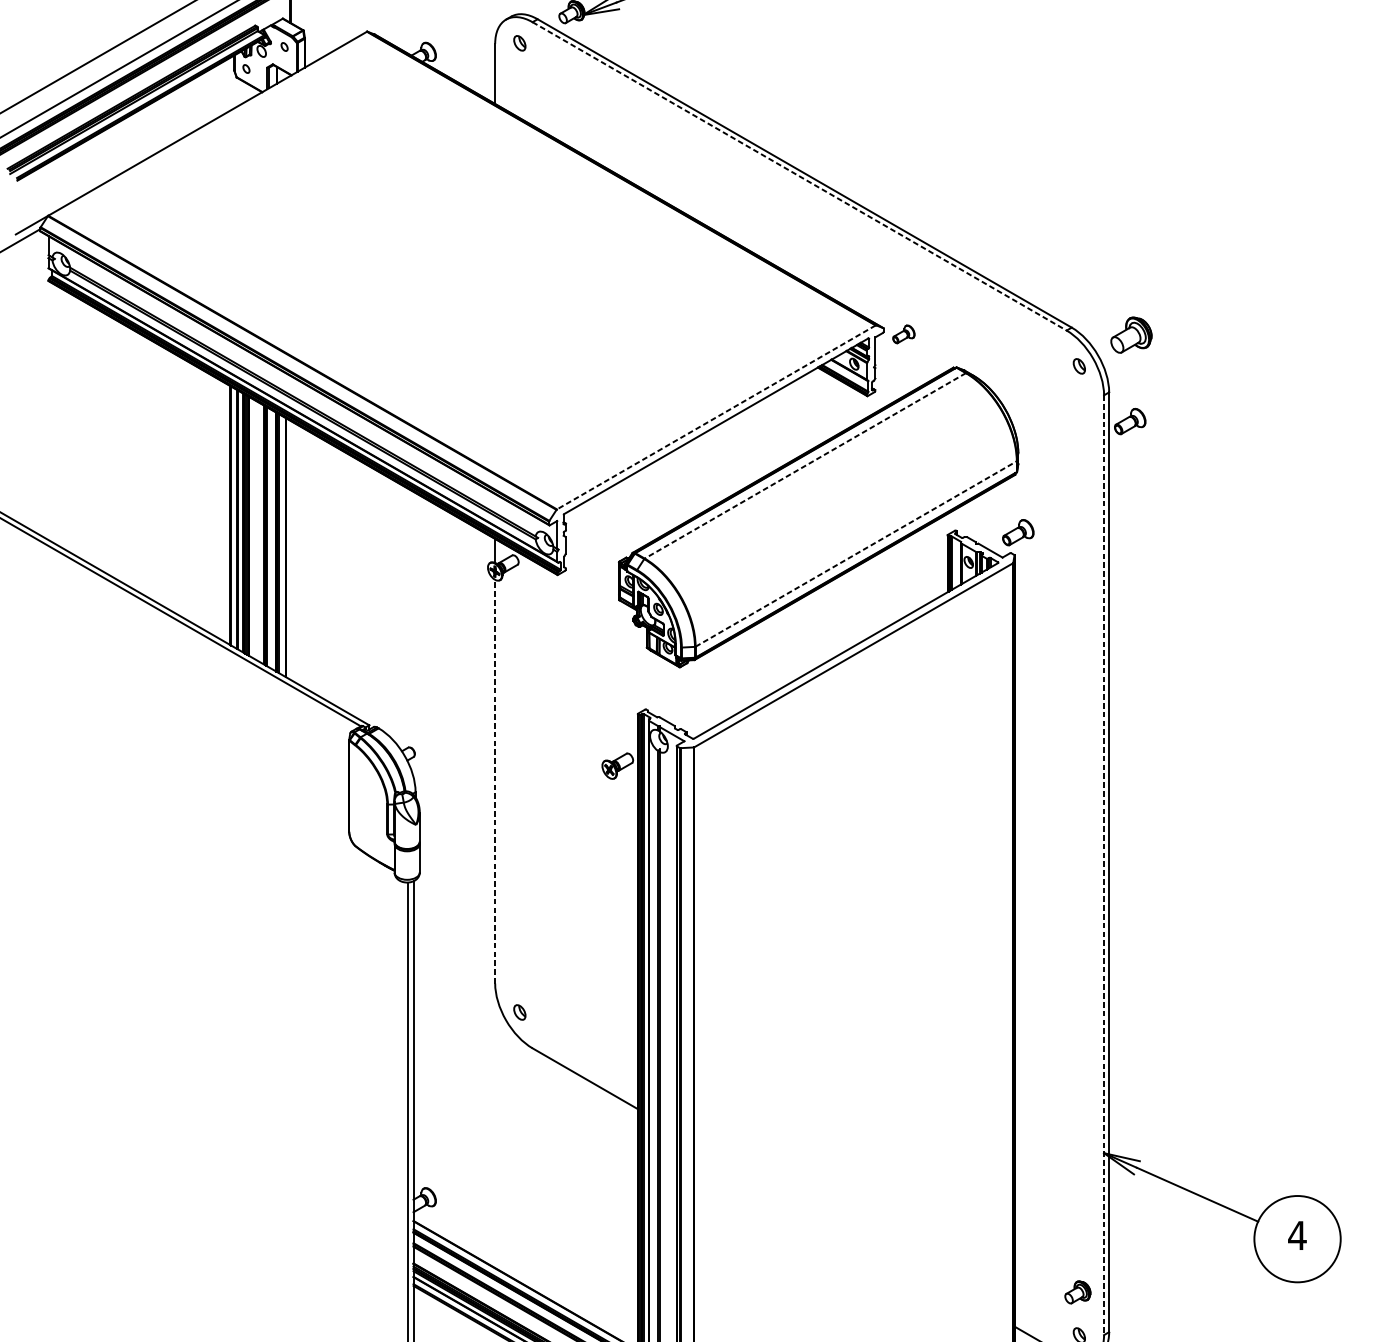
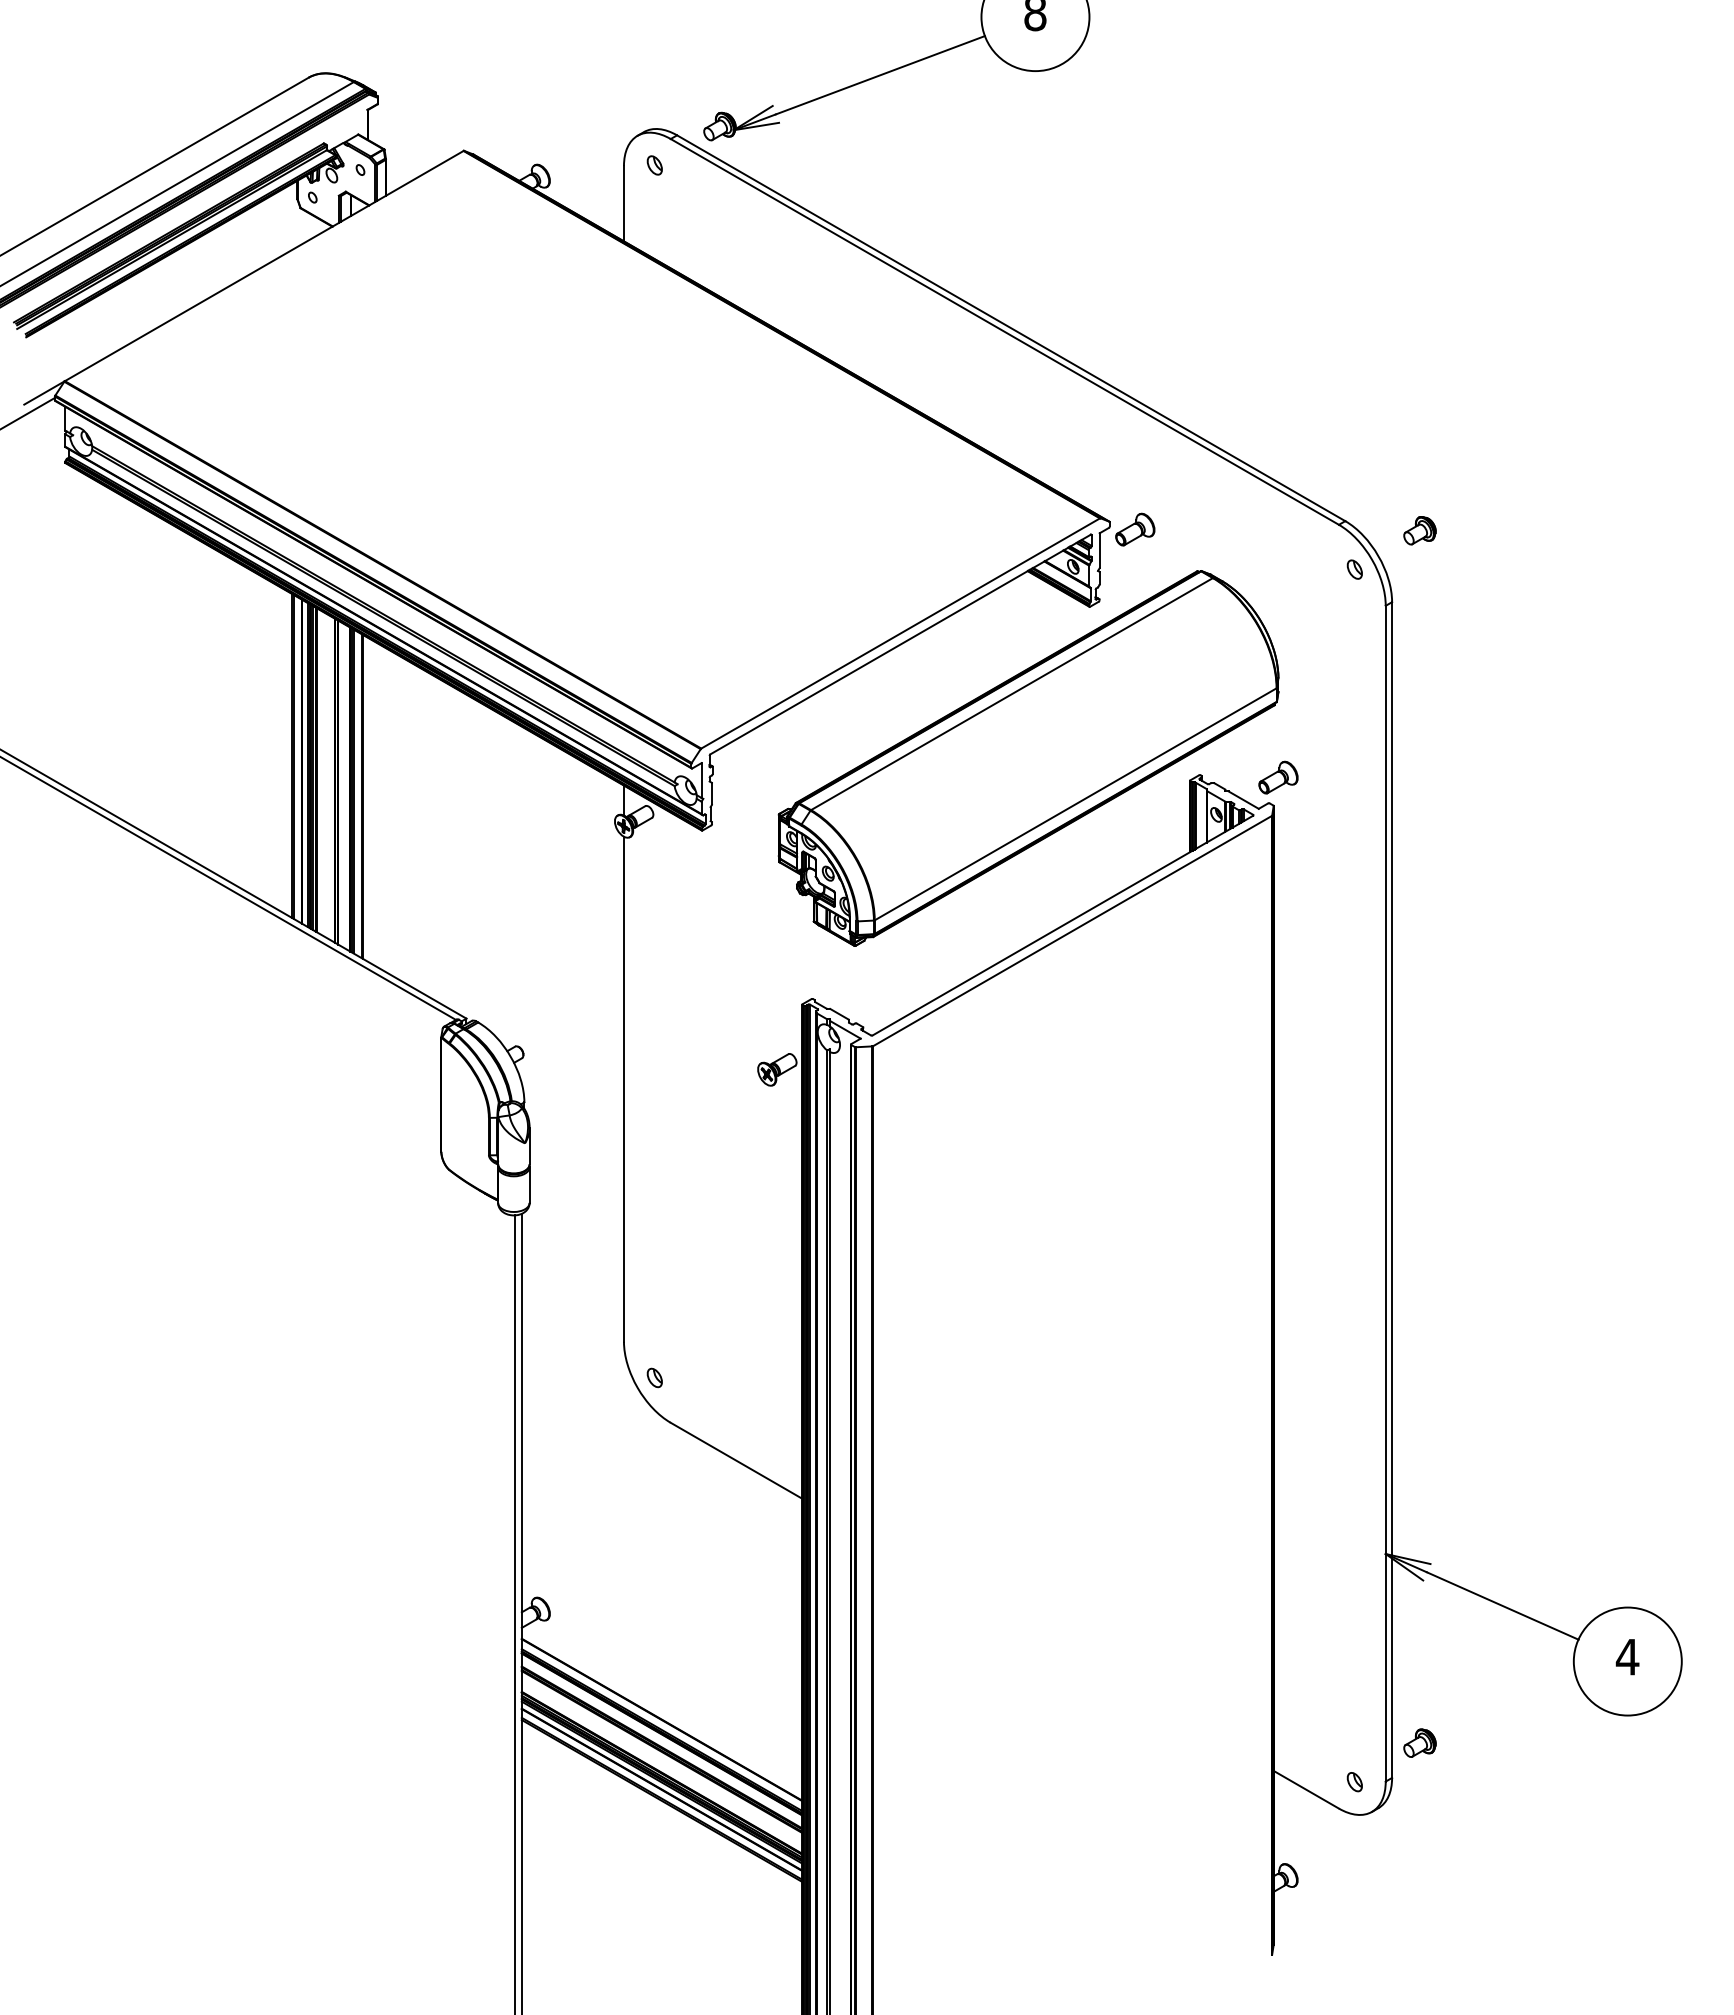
line: (799, 176) -> (1004, 331), dashed -> solid
part: (904, 334) -> (1135, 529), size x1.43
part: (1131, 335) -> (1419, 530), size x0.62
line: (716, 417) -> (900, 633), dashed -> solid
part: (1130, 421) -> (1418, 638), removed
line: (805, 466) -> (1012, 694), dashed -> solid
line: (856, 554) -> (1075, 804), dashed -> solid
line: (494, 781) -> (623, 1089), dashed -> solid
line: (1103, 865) -> (1385, 1193), dashed -> solid
part: (1077, 1291) -> (1419, 1742), moved

